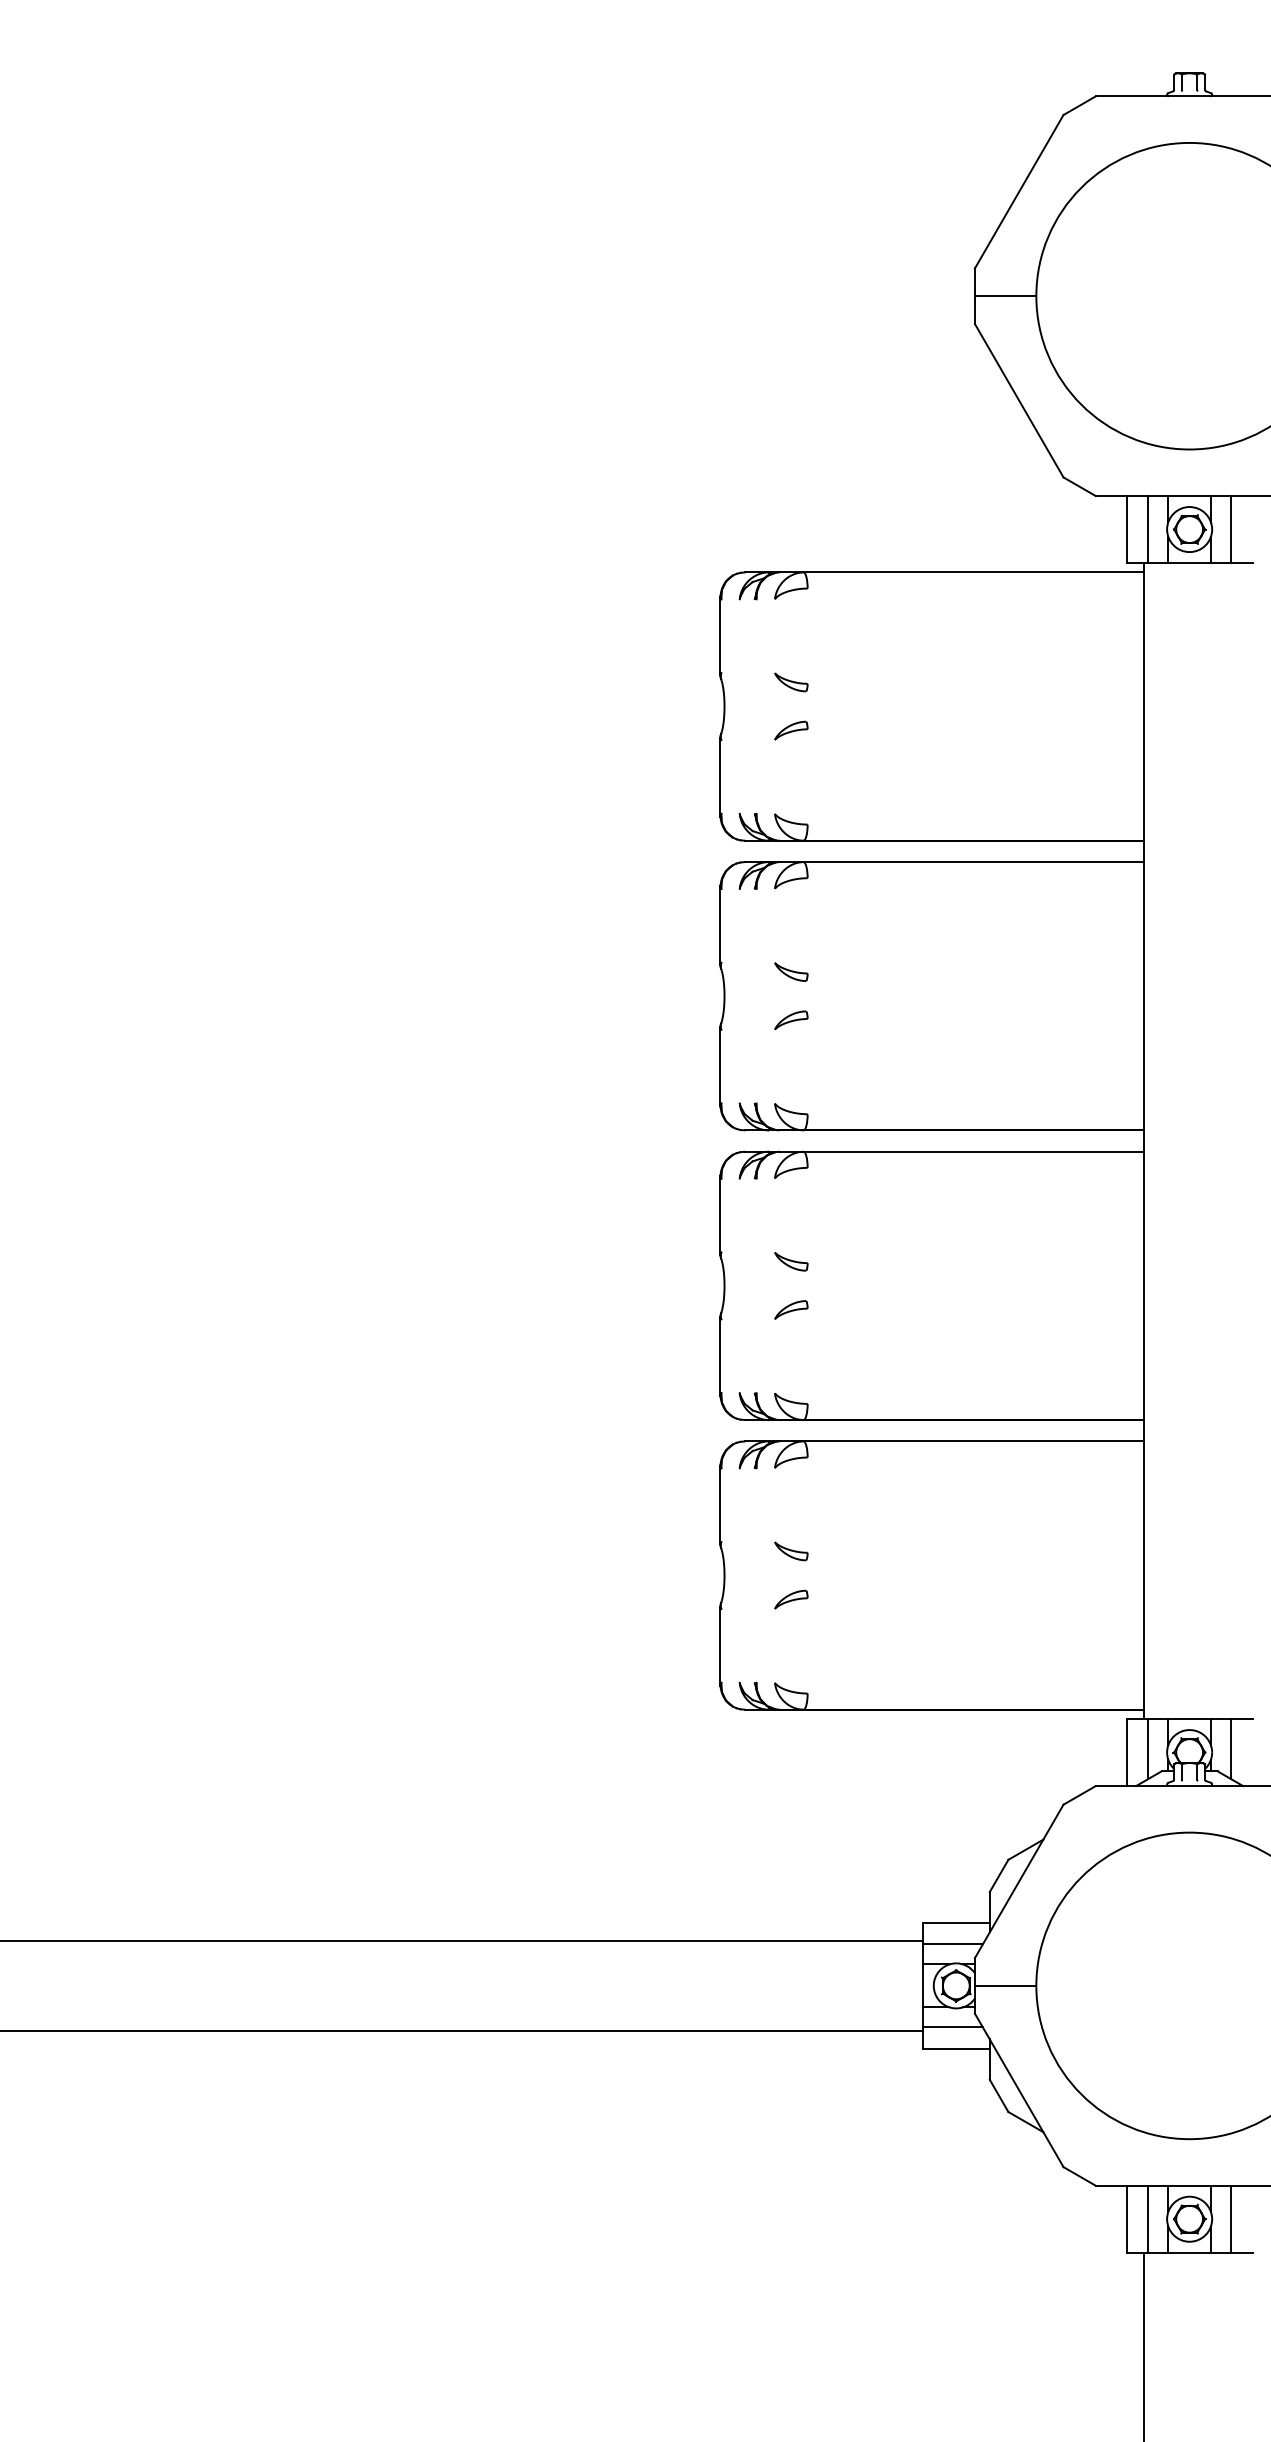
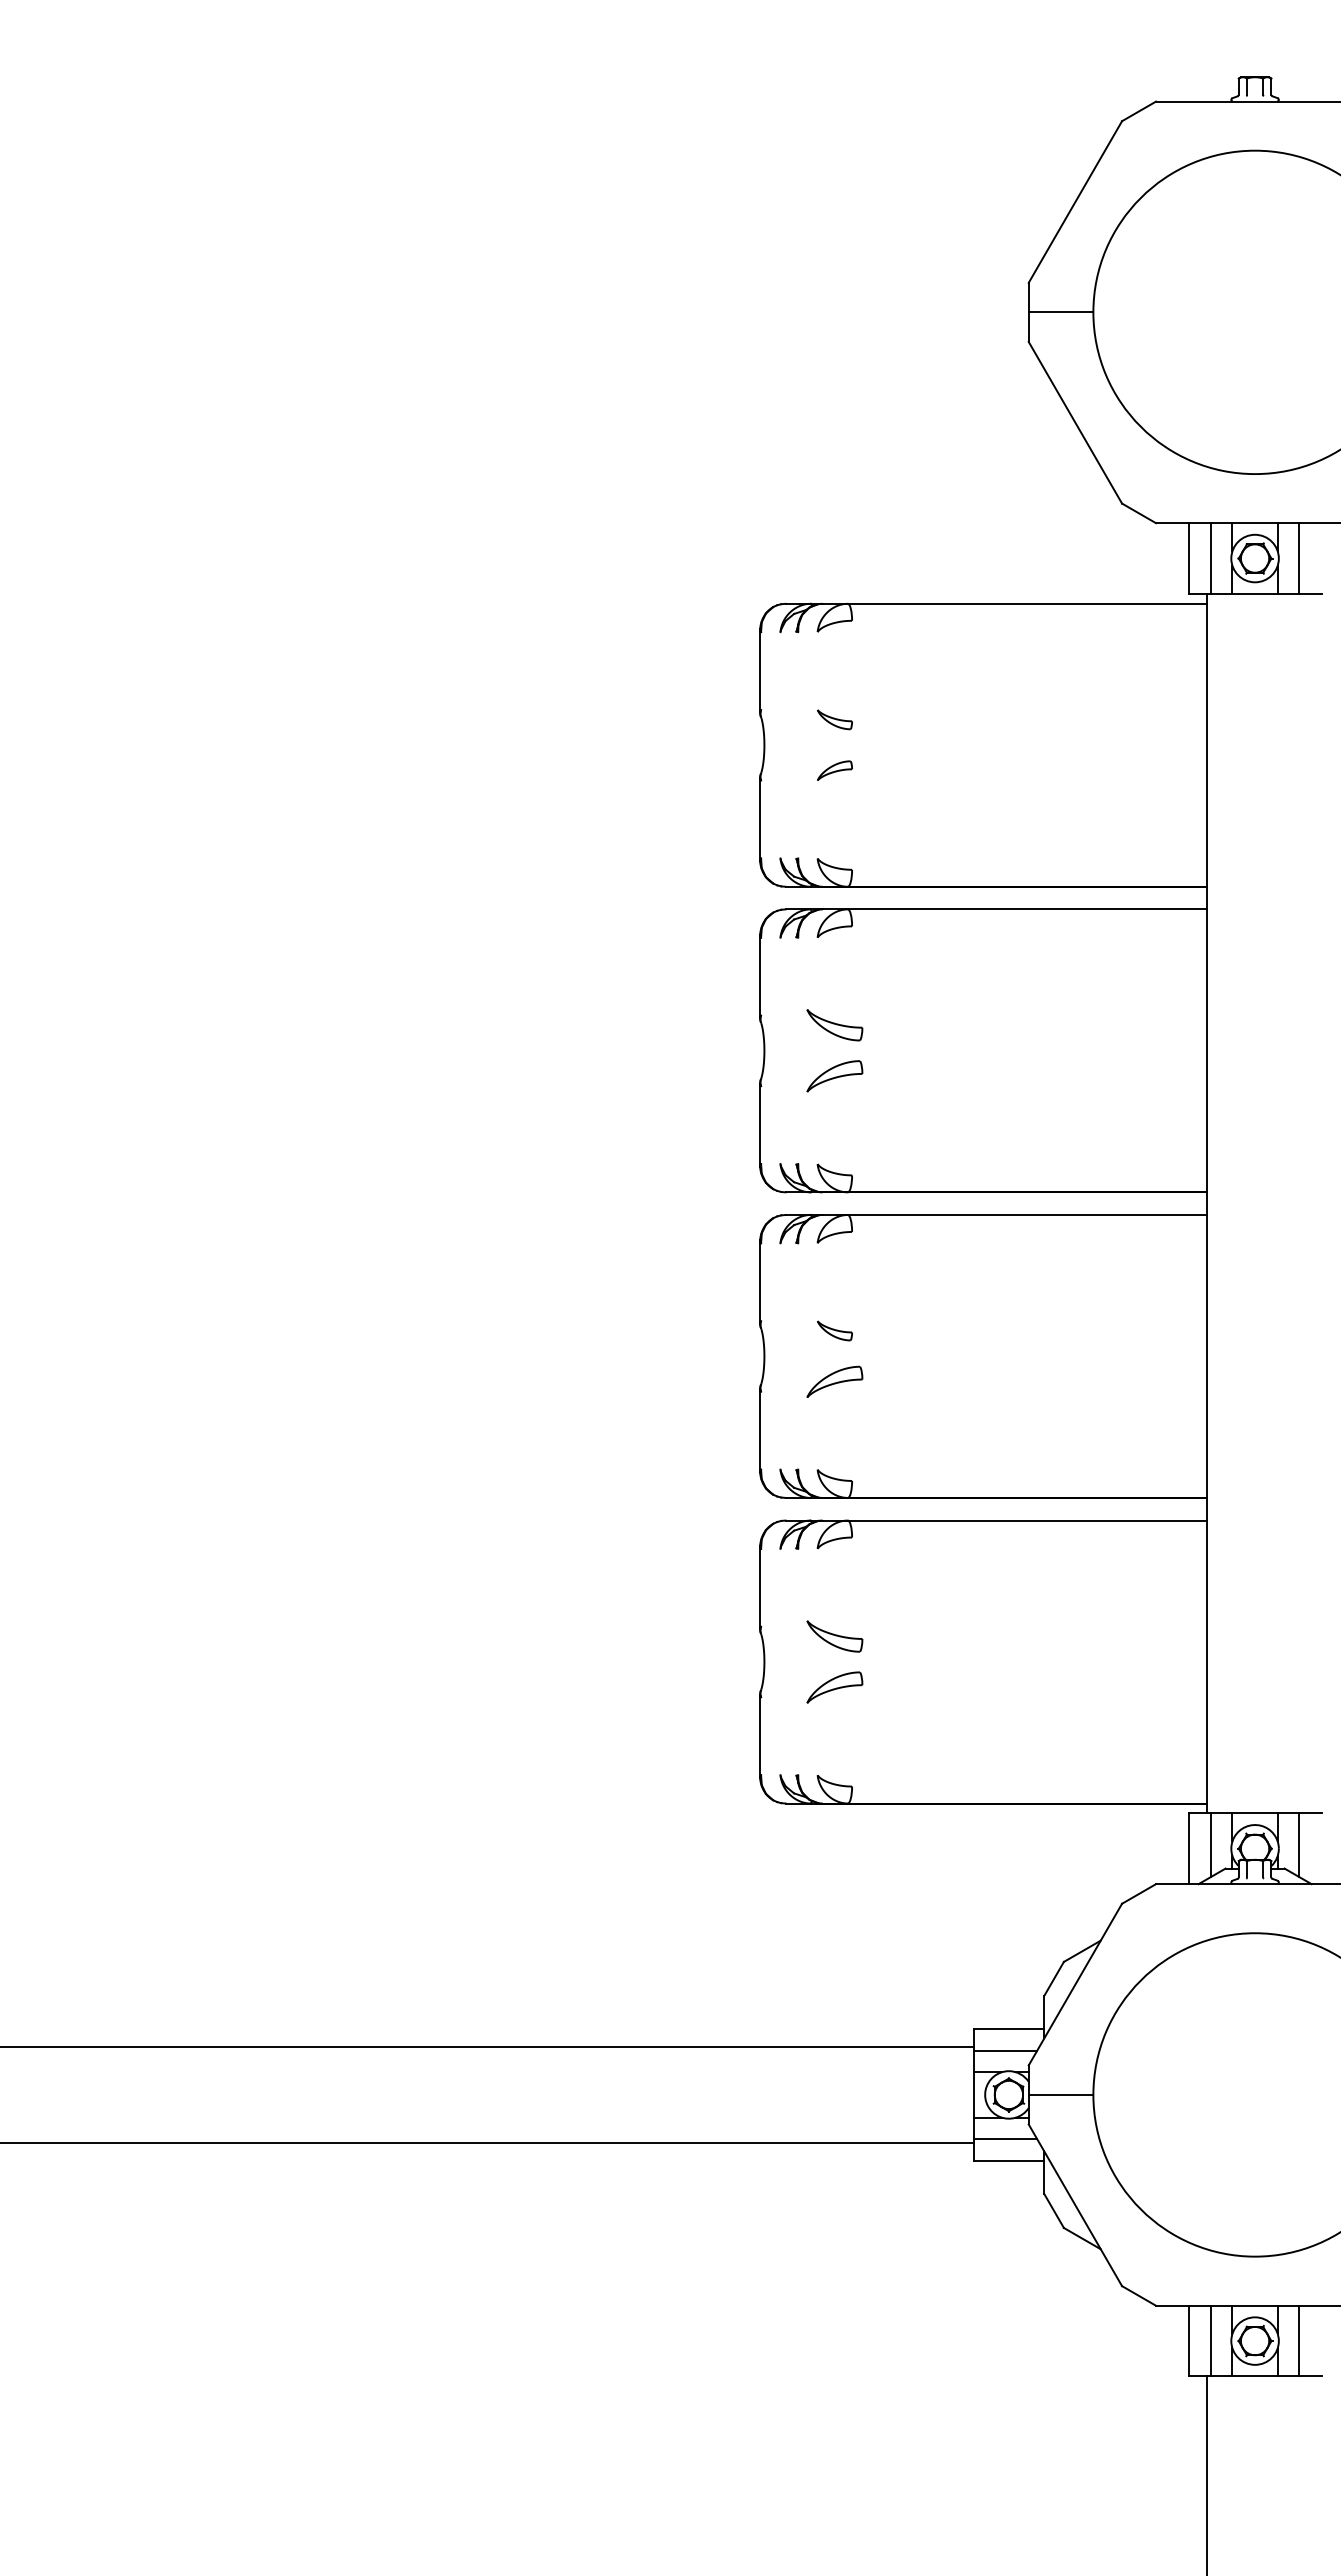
part: (790, 972) -> (834, 1025), size x1.6
part: (790, 1020) -> (834, 1076), size x1.6
part: (790, 1309) -> (834, 1381), size x1.6
part: (790, 1551) -> (834, 1636), size x1.6
part: (790, 1599) -> (834, 1687), size x1.6

